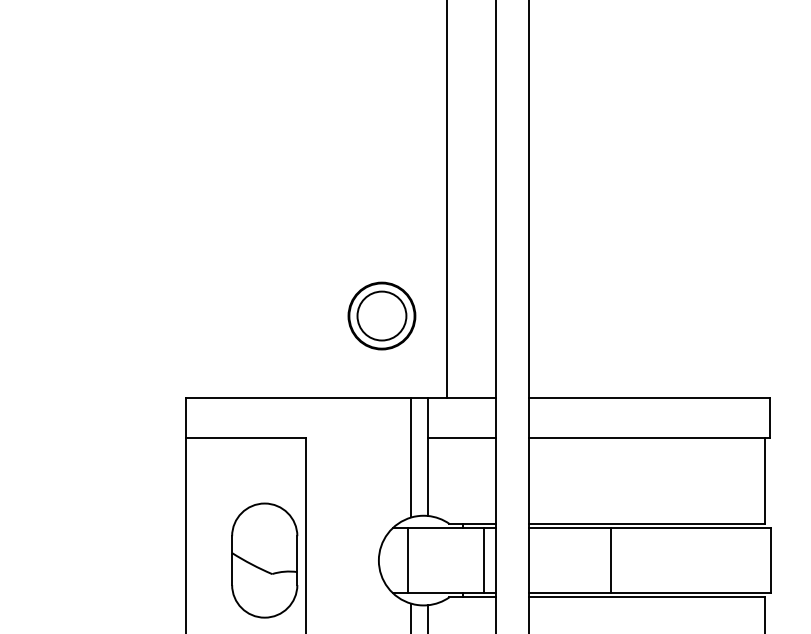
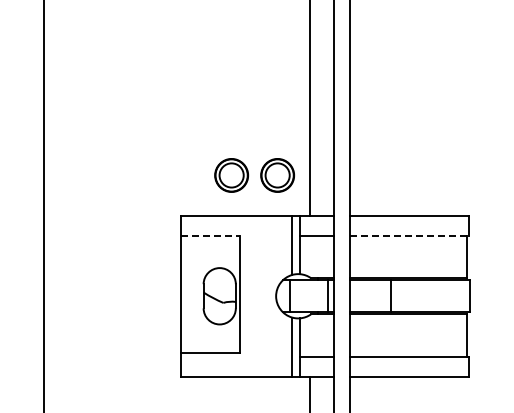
part: (288, 316) -> (231, 175), added
line: (246, 437) -> (210, 235), solid -> dashed
line: (648, 437) -> (409, 235), solid -> dashed

